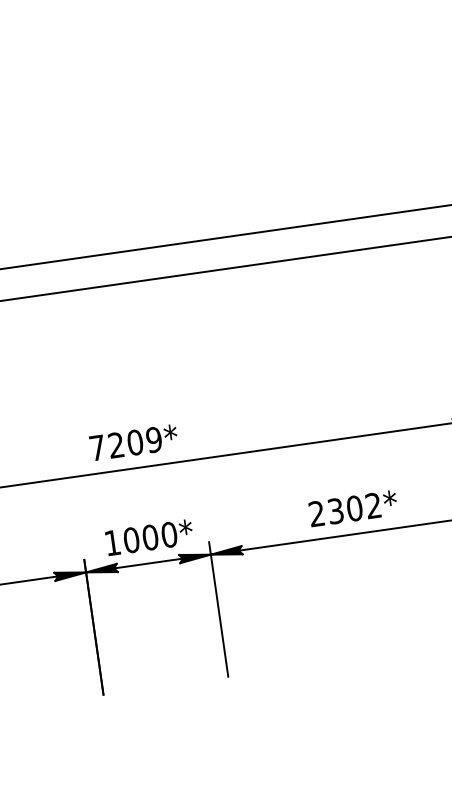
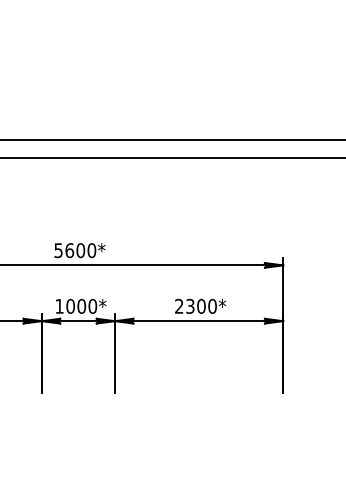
text: (126, 443) -> (75, 250), 7209* -> 5600*
text: (373, 505) -> (212, 306), 2302* -> 2300*

